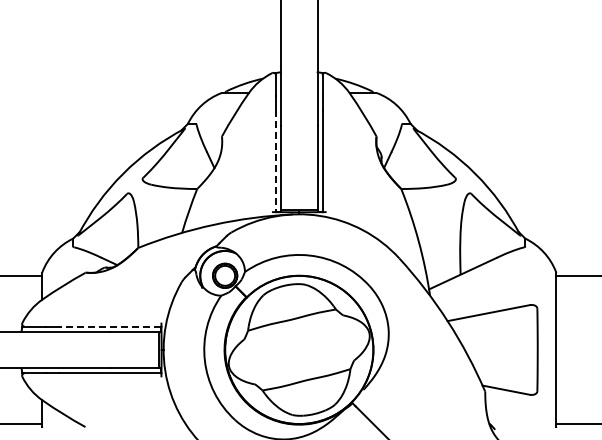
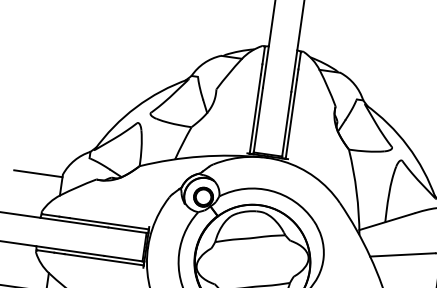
line: (275, 161) -> (254, 114), dashed -> solid
line: (109, 326) -> (108, 223), dashed -> solid

